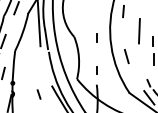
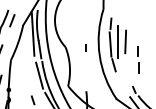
line: (131, 30) -> (118, 41), added
line: (123, 33) -> (110, 44), added
line: (46, 67) -> (39, 75), added
line: (95, 69) -> (85, 77), removed

